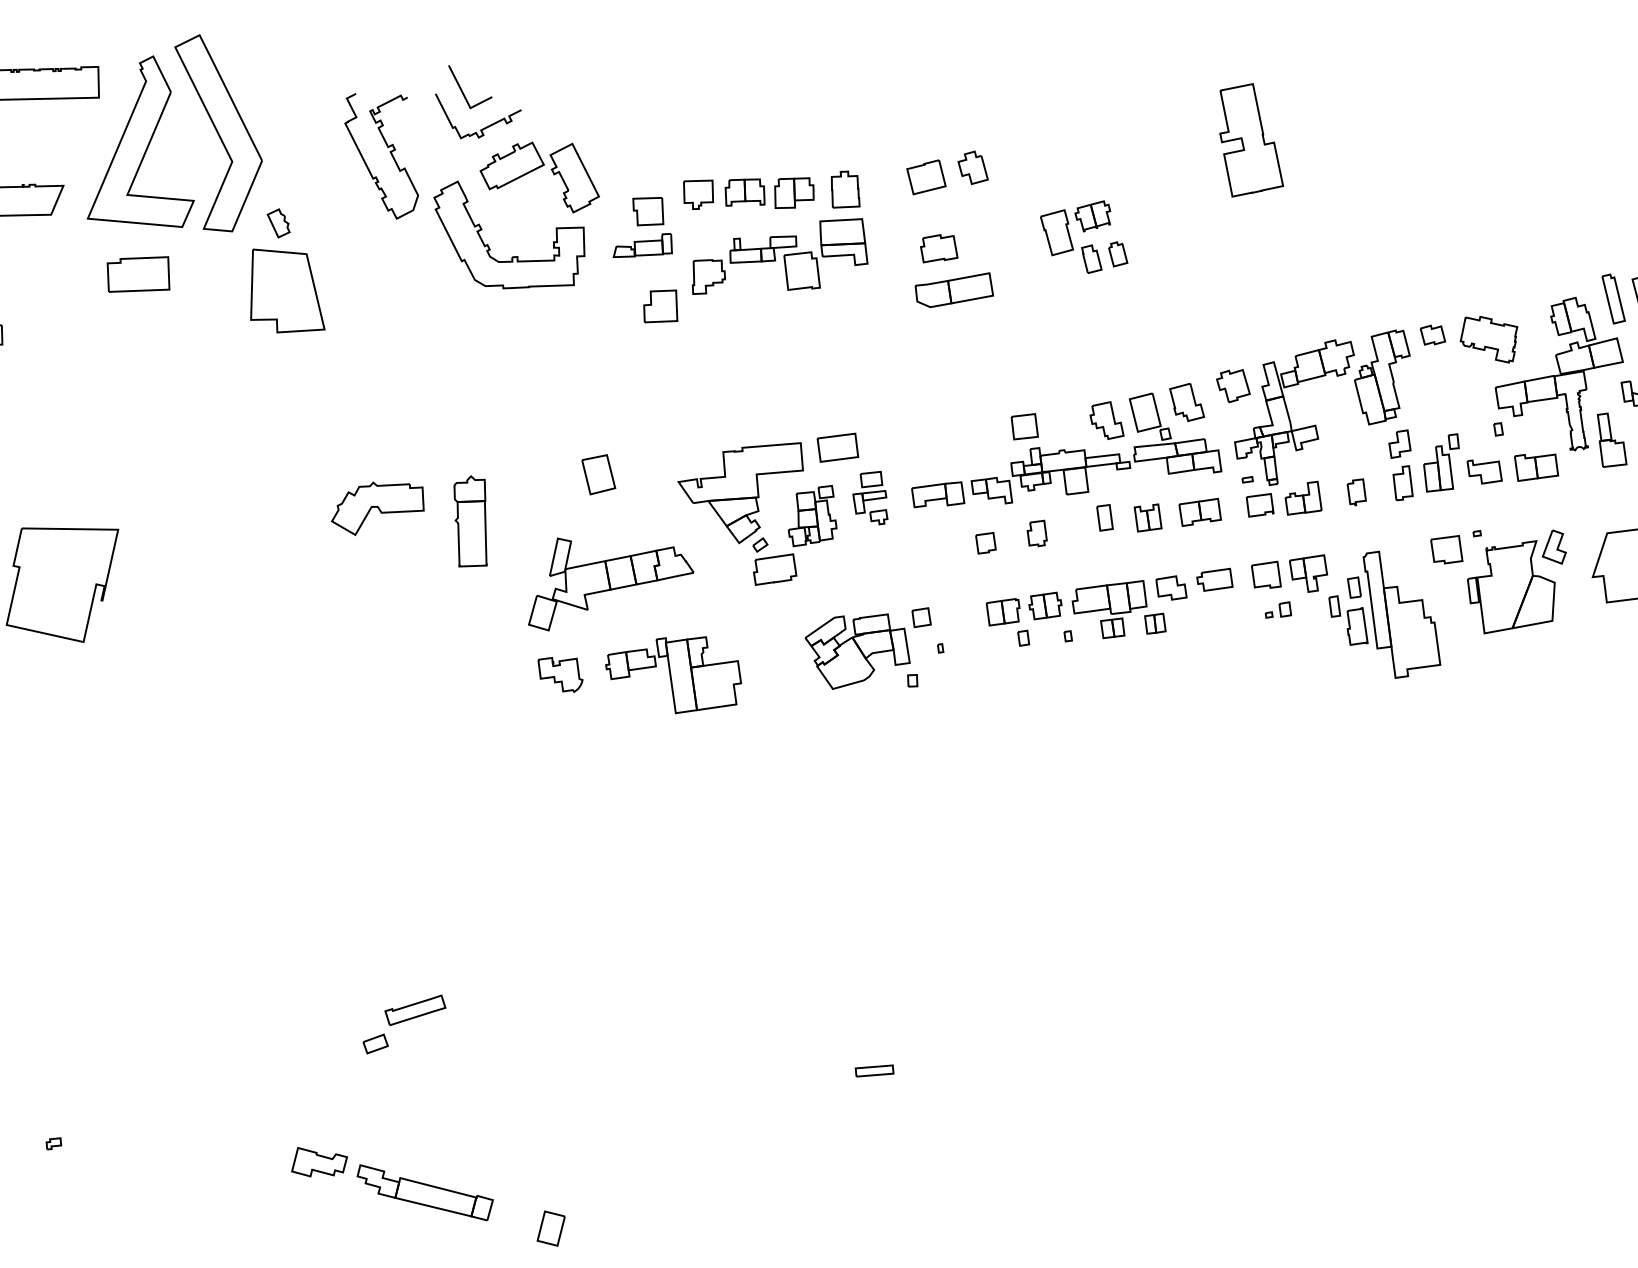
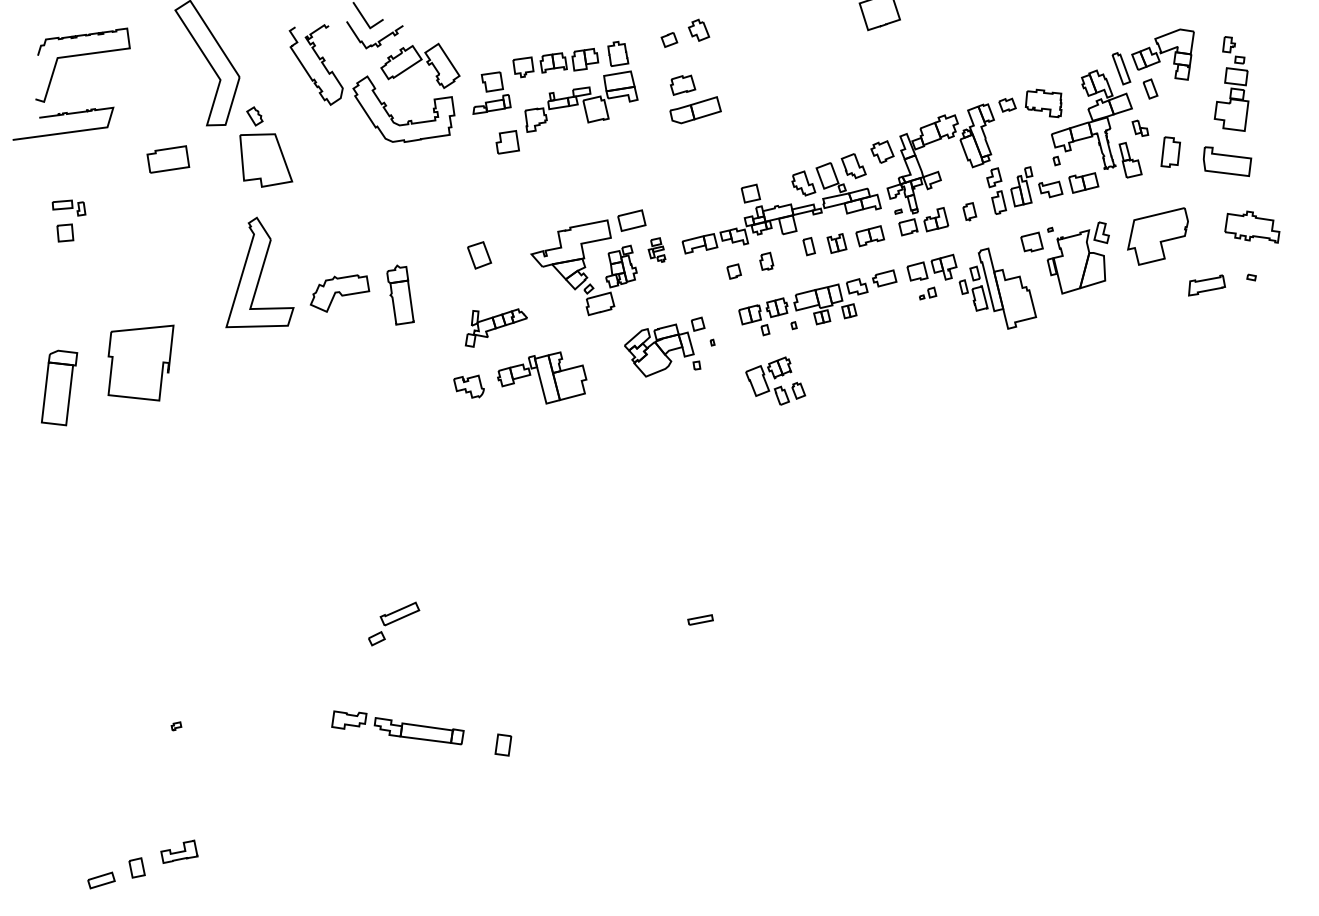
part: (147, 140) -> (259, 272), moved
part: (926, 176) -> (669, 39), size x0.6
part: (1084, 234) -> (775, 380), moved
part: (870, 496) -> (656, 249), size x0.7
part: (612, 588) -> (496, 327), size x0.6

